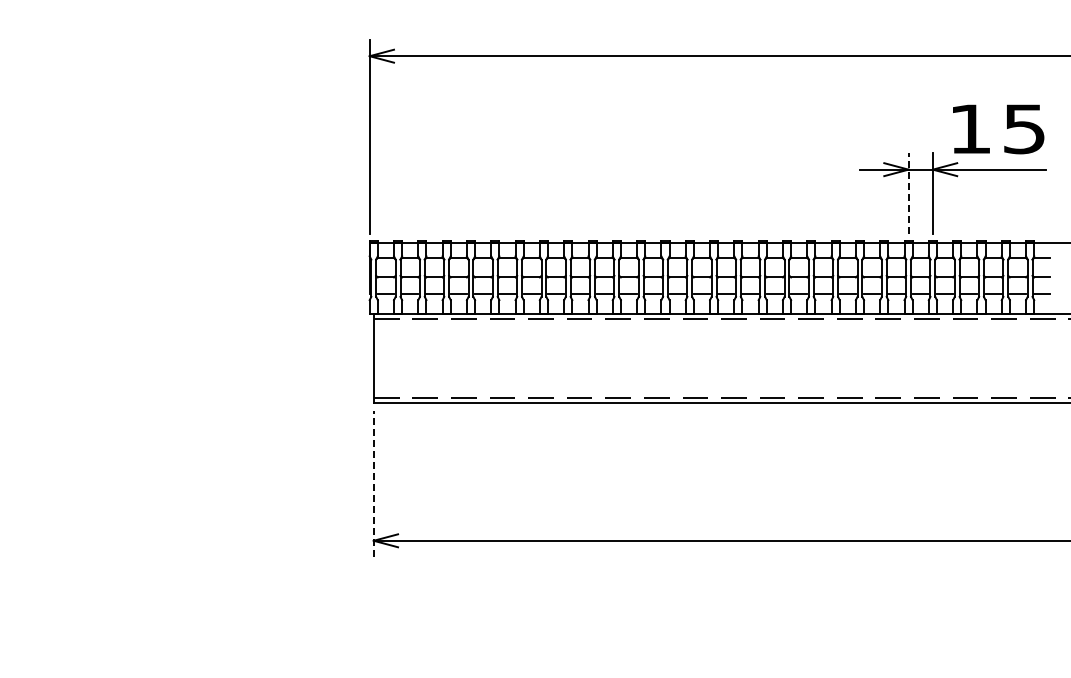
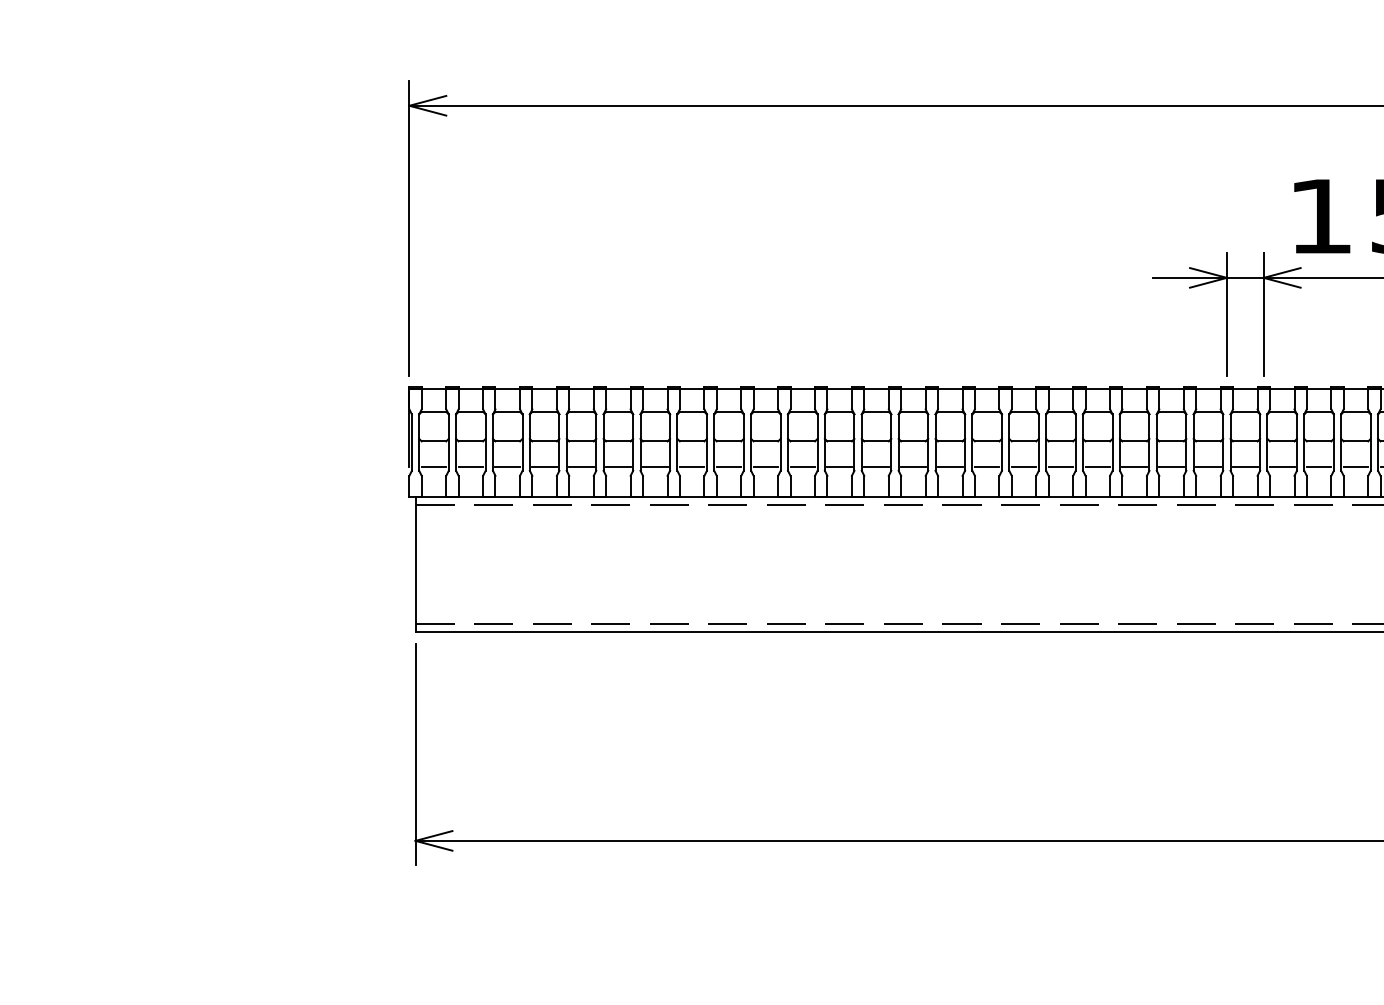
line: (908, 193) -> (1226, 314), dashed -> solid
line: (373, 484) -> (415, 755), dashed -> solid

